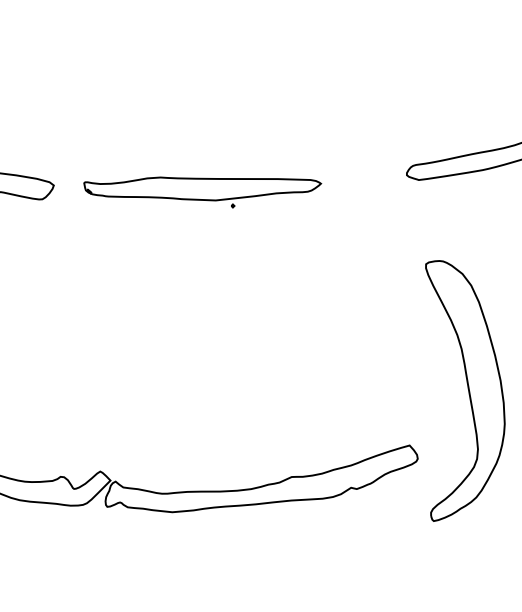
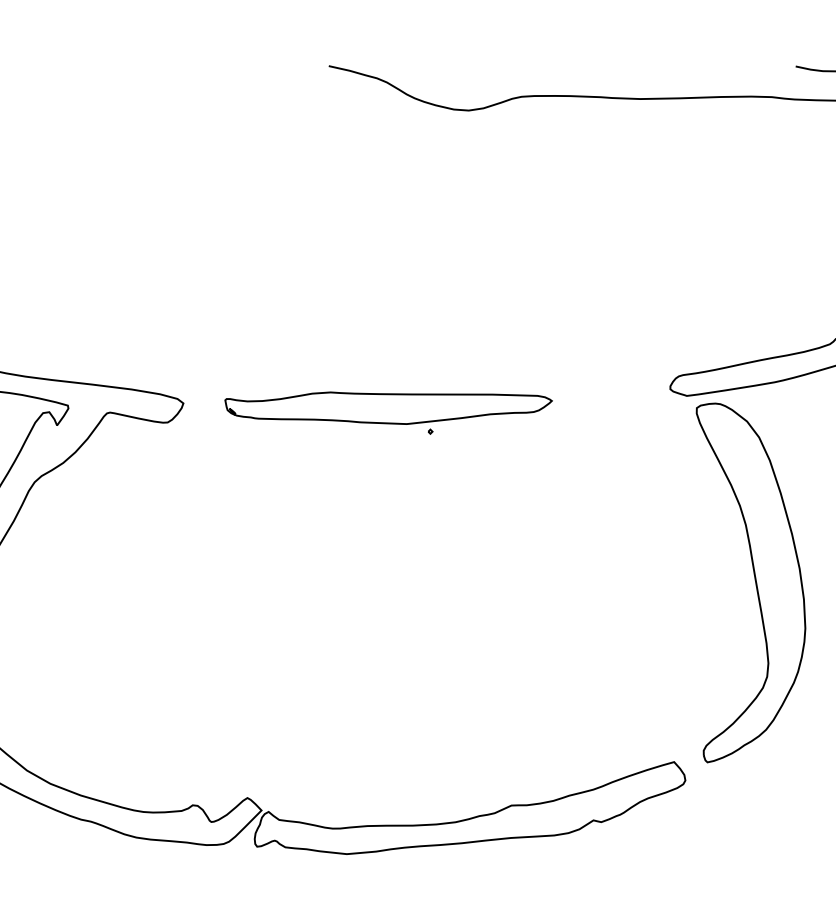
part: (464, 390) -> (750, 582), moved

